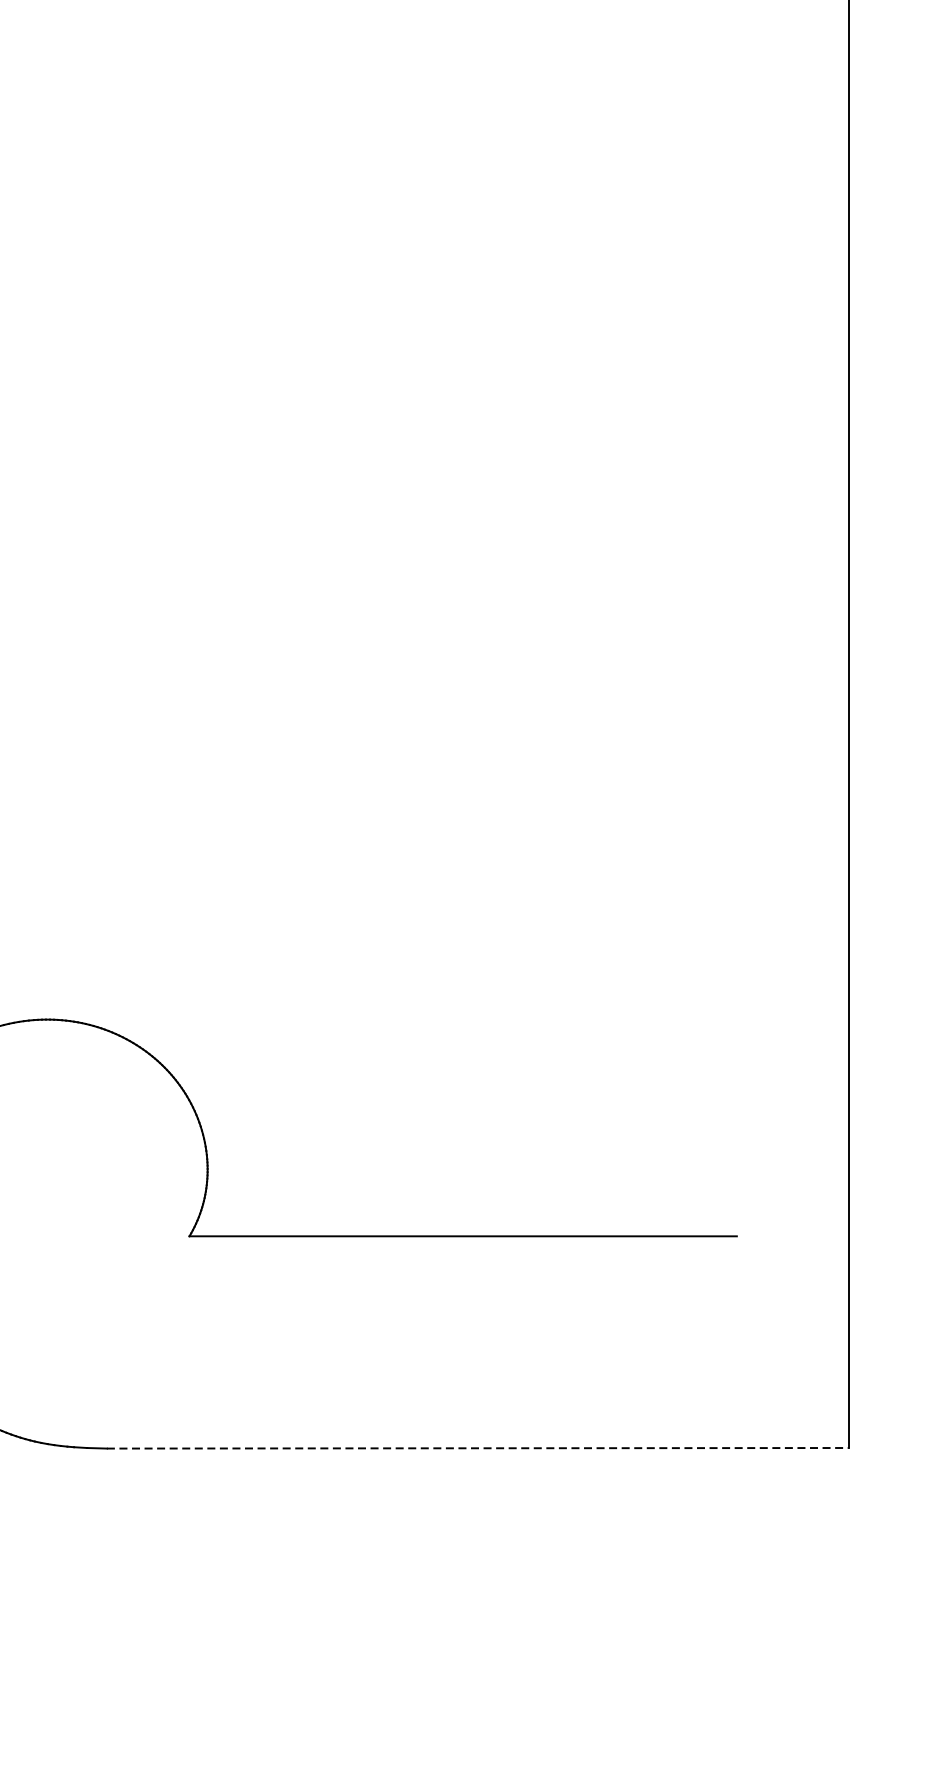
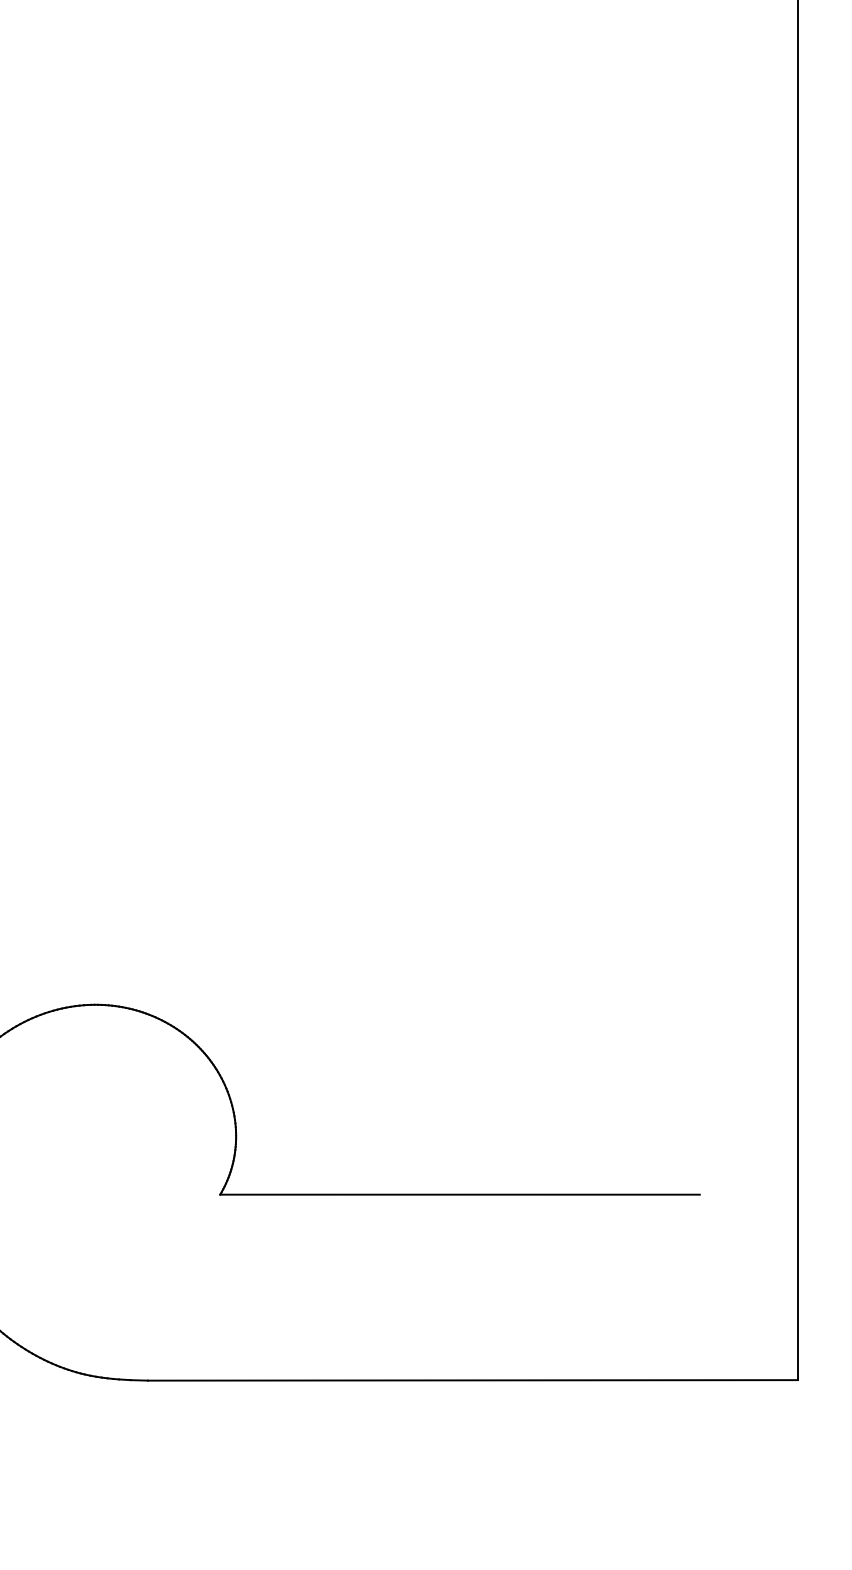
line: (477, 1448) -> (472, 1380), dashed -> solid

